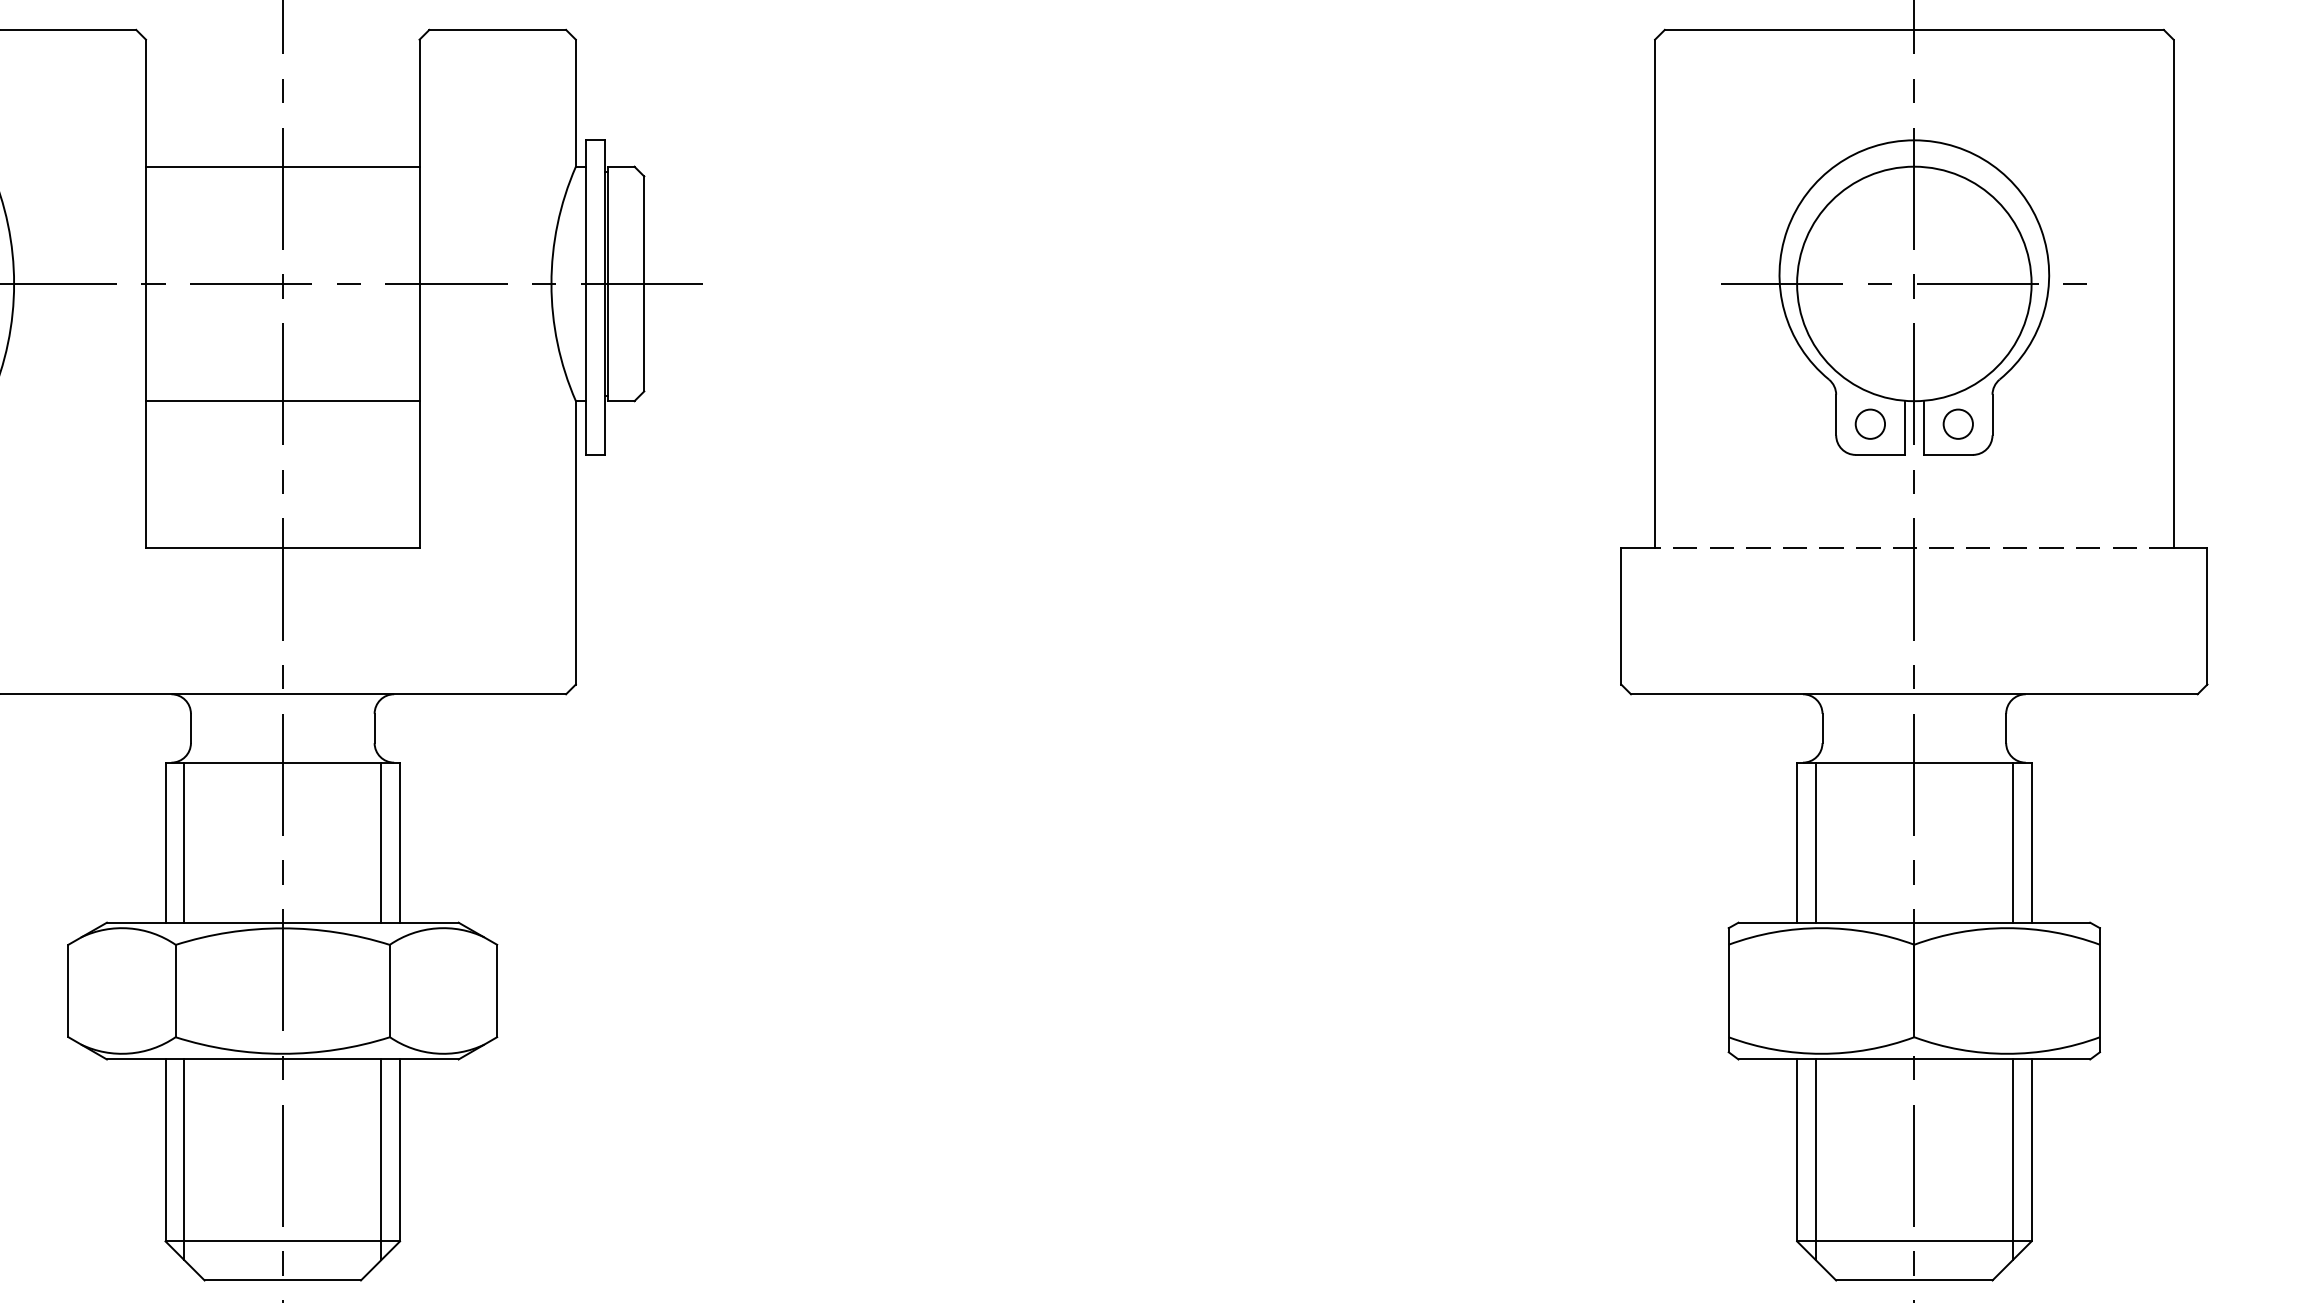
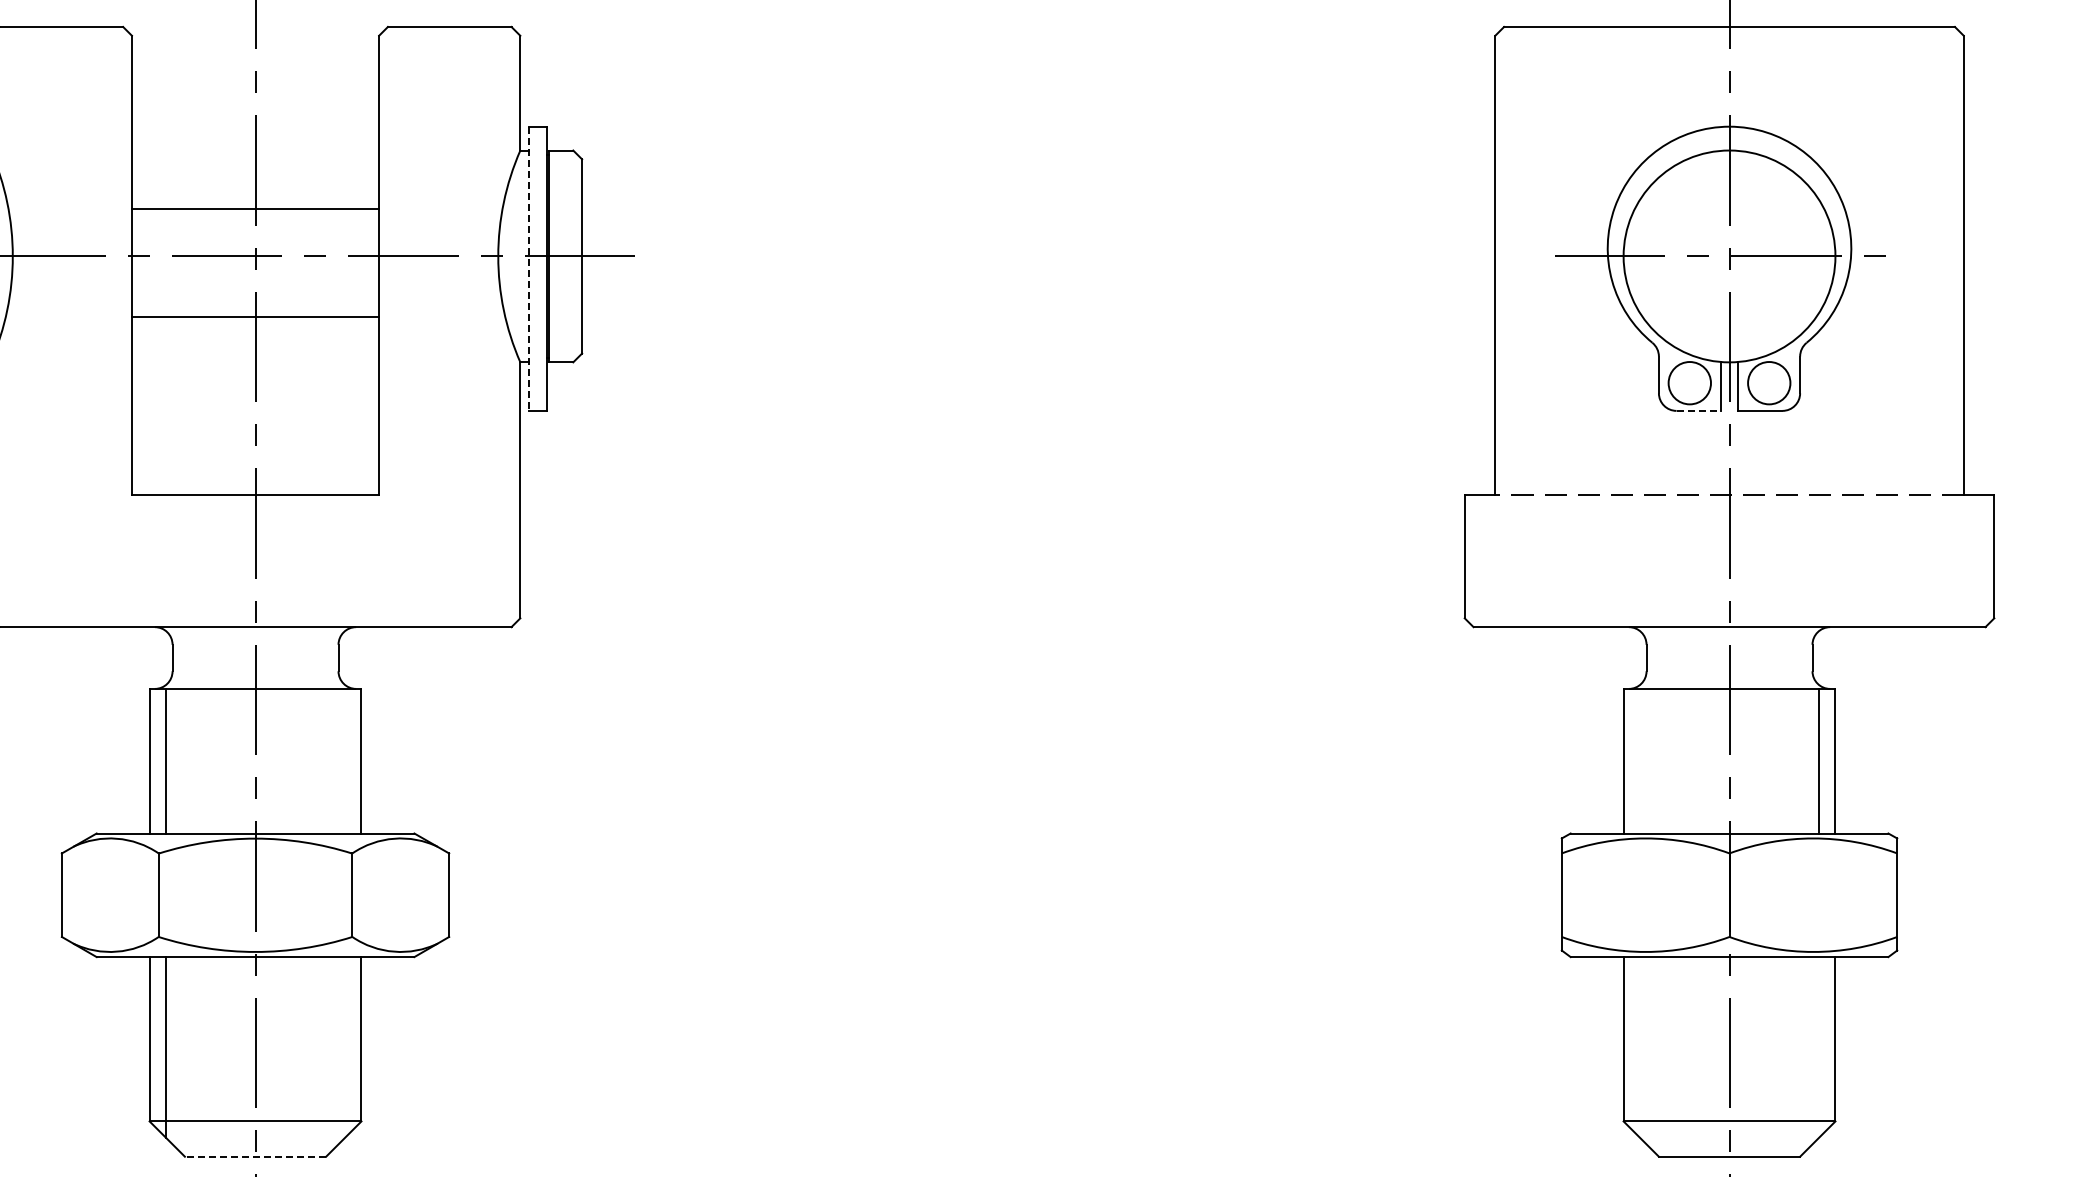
line: (282, 166) -> (255, 208), moved
line: (586, 298) -> (529, 269), solid -> dashed
line: (282, 401) -> (255, 317), moved
circle: (1870, 423) -> (1689, 382), size x1.6
circle: (1958, 423) -> (1769, 382), size x1.6
line: (1881, 454) -> (1699, 410), solid -> dashed
line: (381, 841) -> (344, 760), removed
line: (1815, 841) -> (1640, 760), removed
line: (381, 1159) -> (344, 1047), removed
line: (1815, 1159) -> (1640, 1047), removed
line: (2012, 1159) -> (1818, 1047), removed
line: (282, 1280) -> (255, 1156), solid -> dashed

